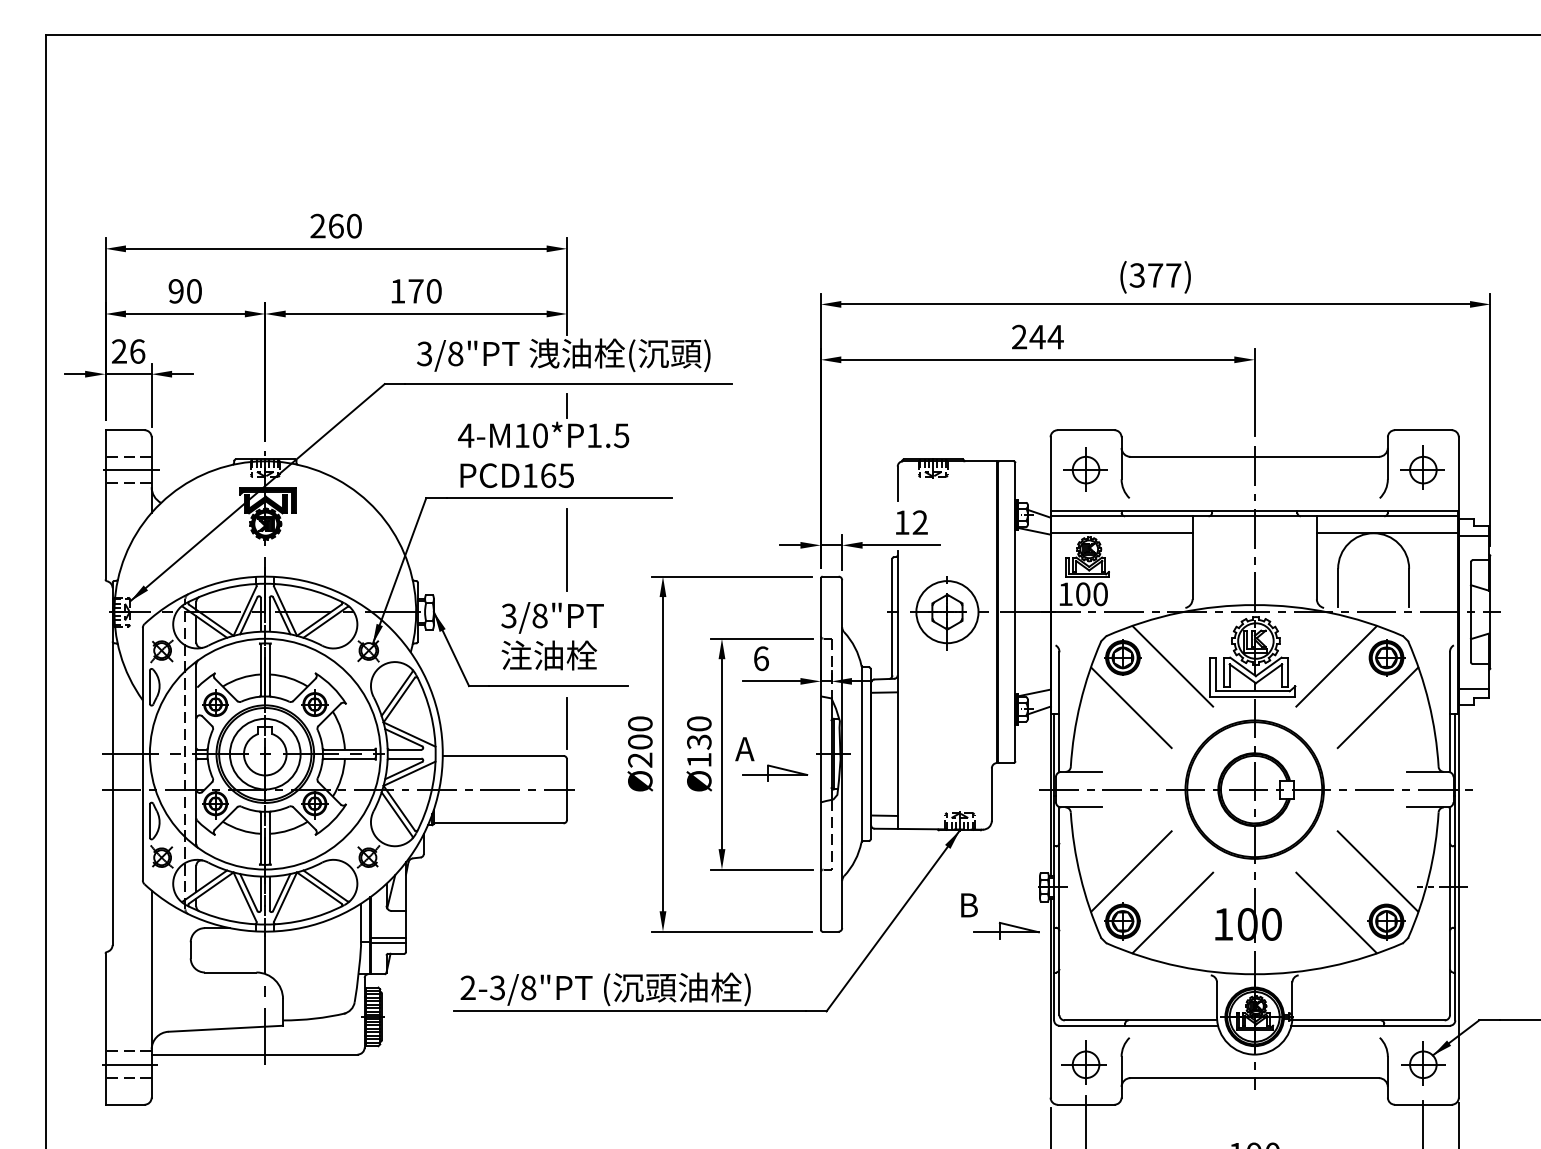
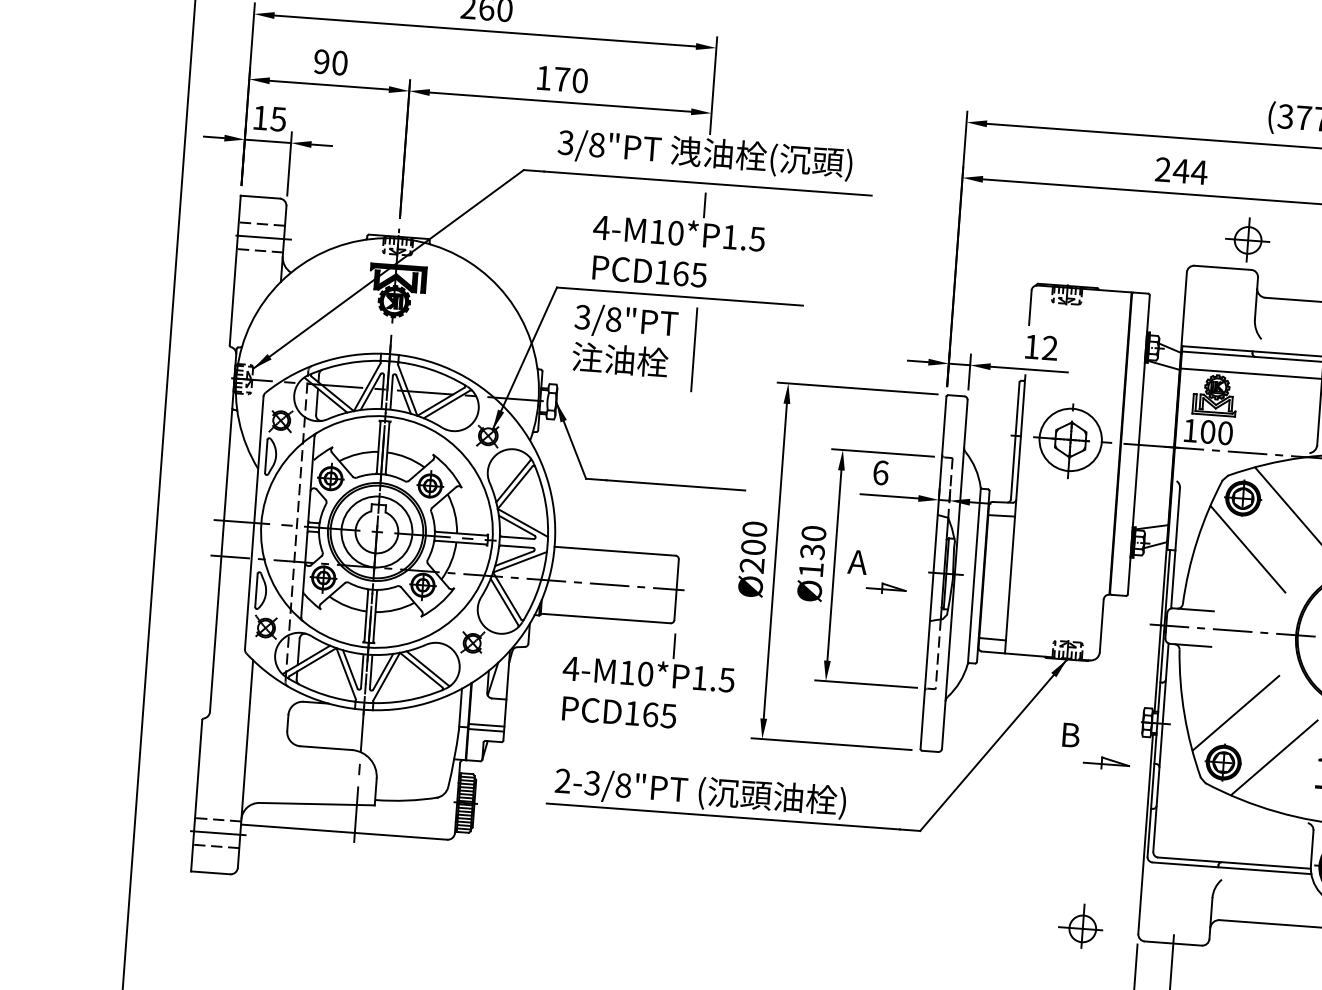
text: (128, 351) -> (269, 118), 26 -> 15
part: (1085, 469) -> (1247, 239), moved
text: (552, 636) -> (624, 341), moved
line: (567, 722) -> (682, 522), removed
part: (775, 772) -> (886, 587), size x0.6
part: (545, 880) -> (648, 679), added
part: (1006, 930) -> (1106, 763), size x0.7
part: (1083, 1062) -> (1080, 926), moved

